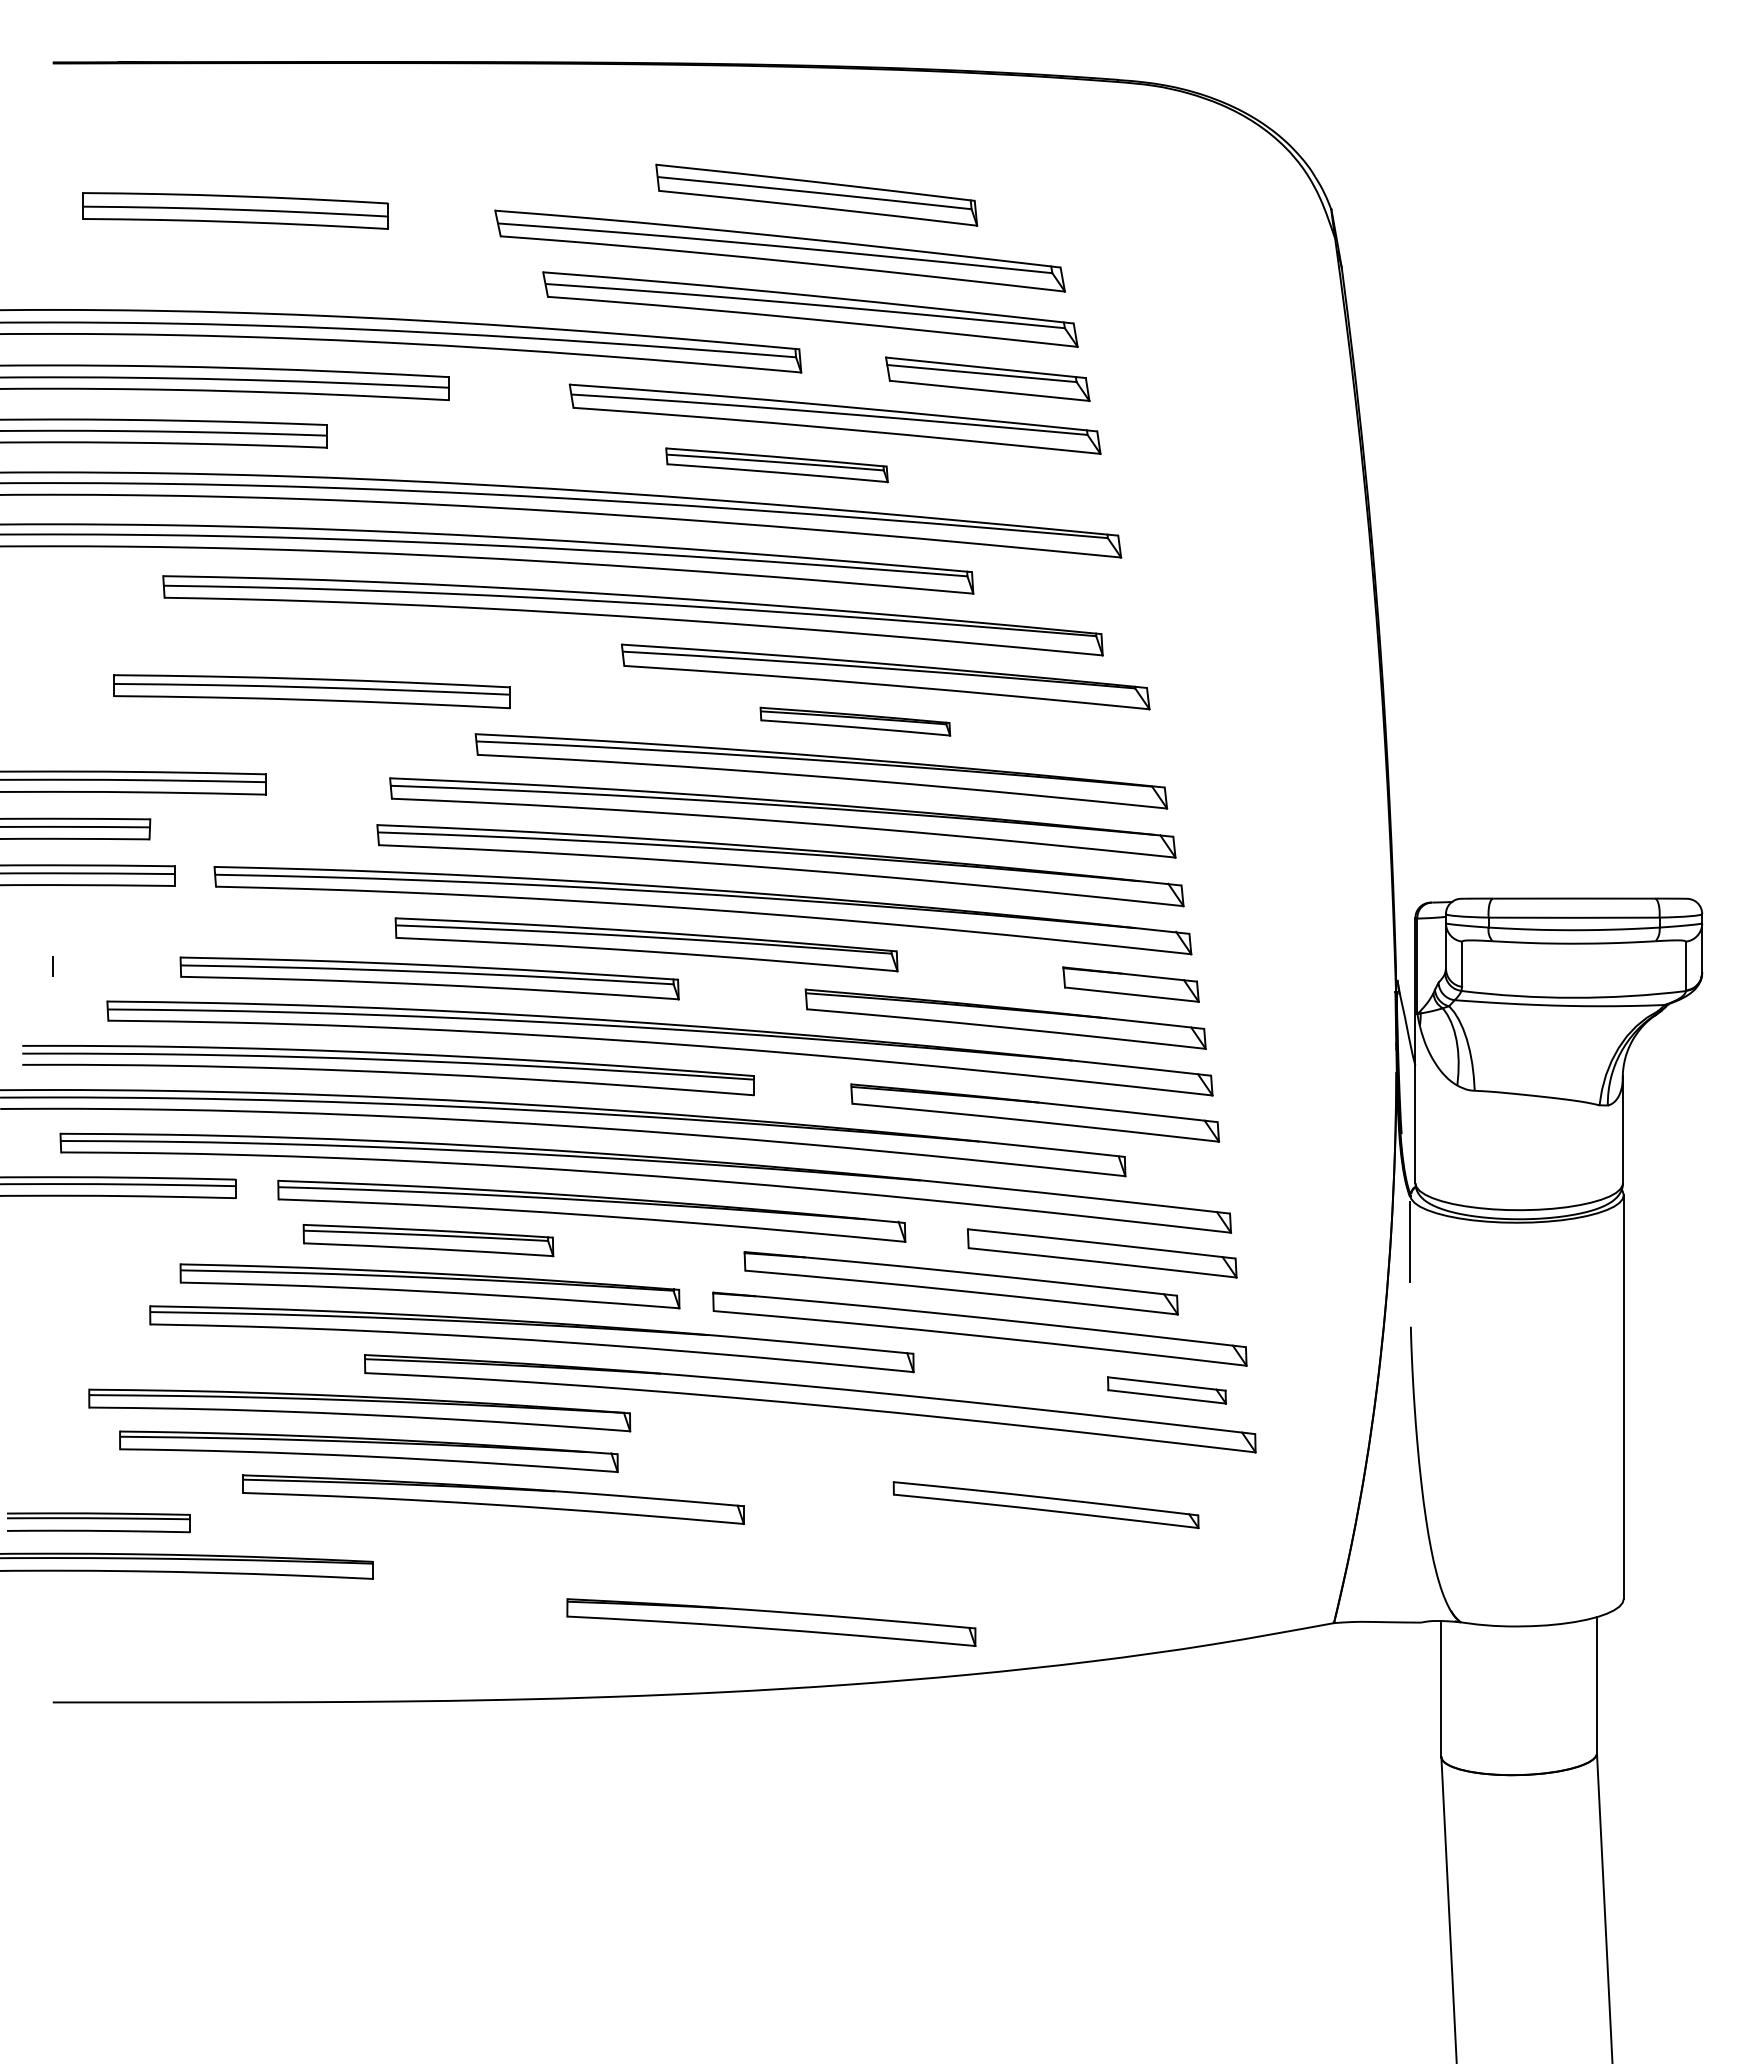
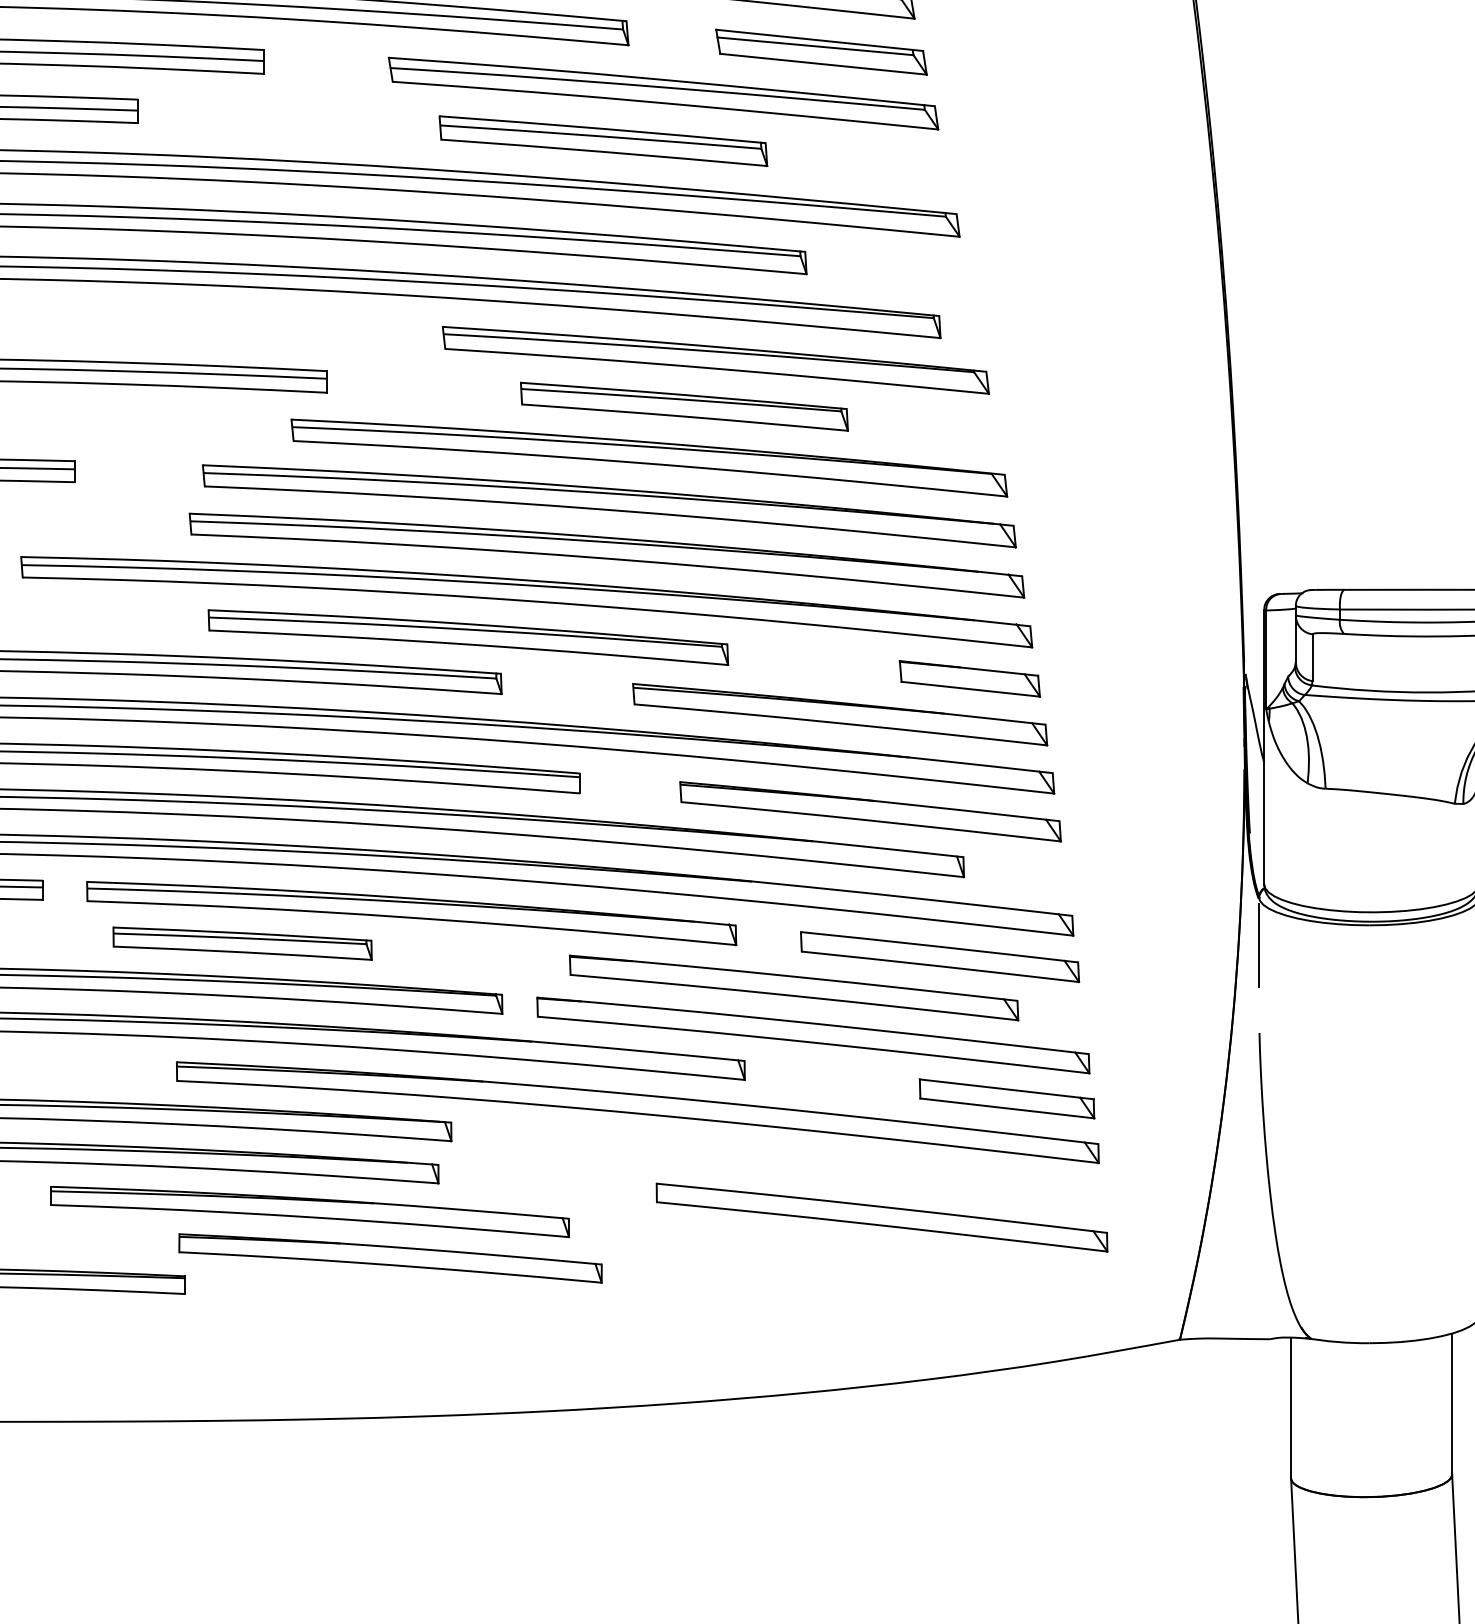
part: (776, 465) -> (602, 141), size x1.43
part: (855, 721) -> (684, 406), size x1.67
part: (1166, 1390) -> (1006, 1098), size x1.43
part: (1045, 1504) -> (881, 1216), size x1.43
part: (771, 1622) -> (390, 1258), moved

